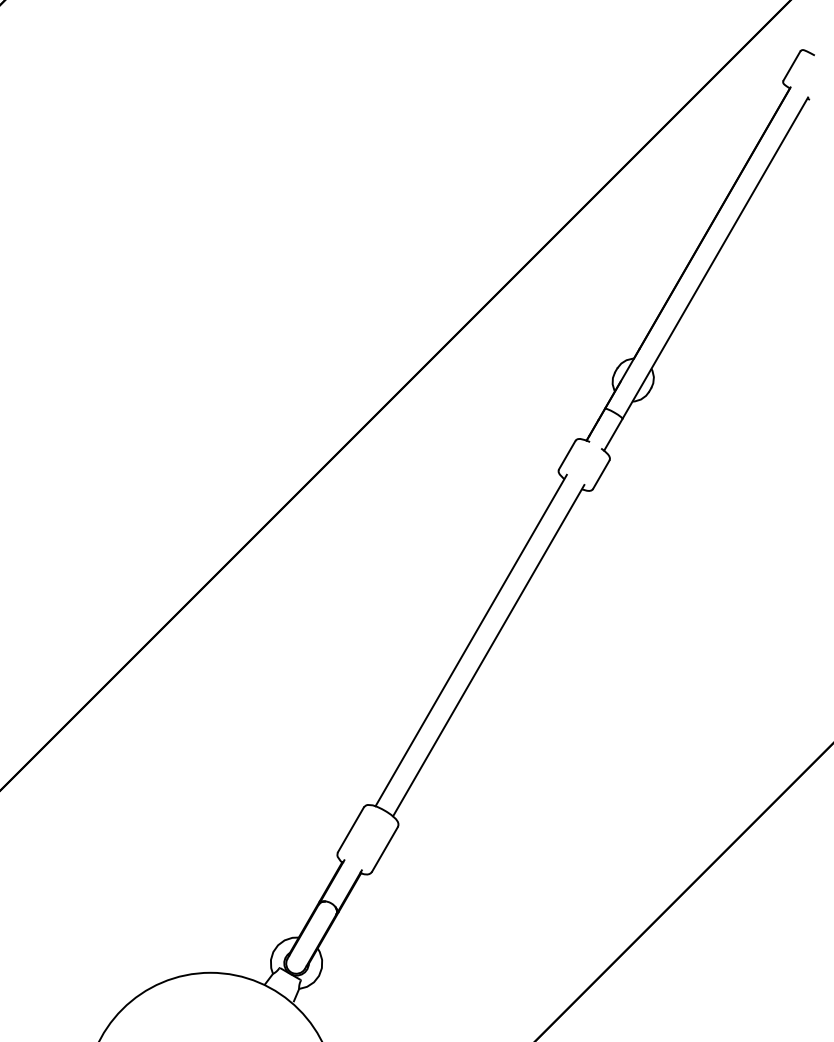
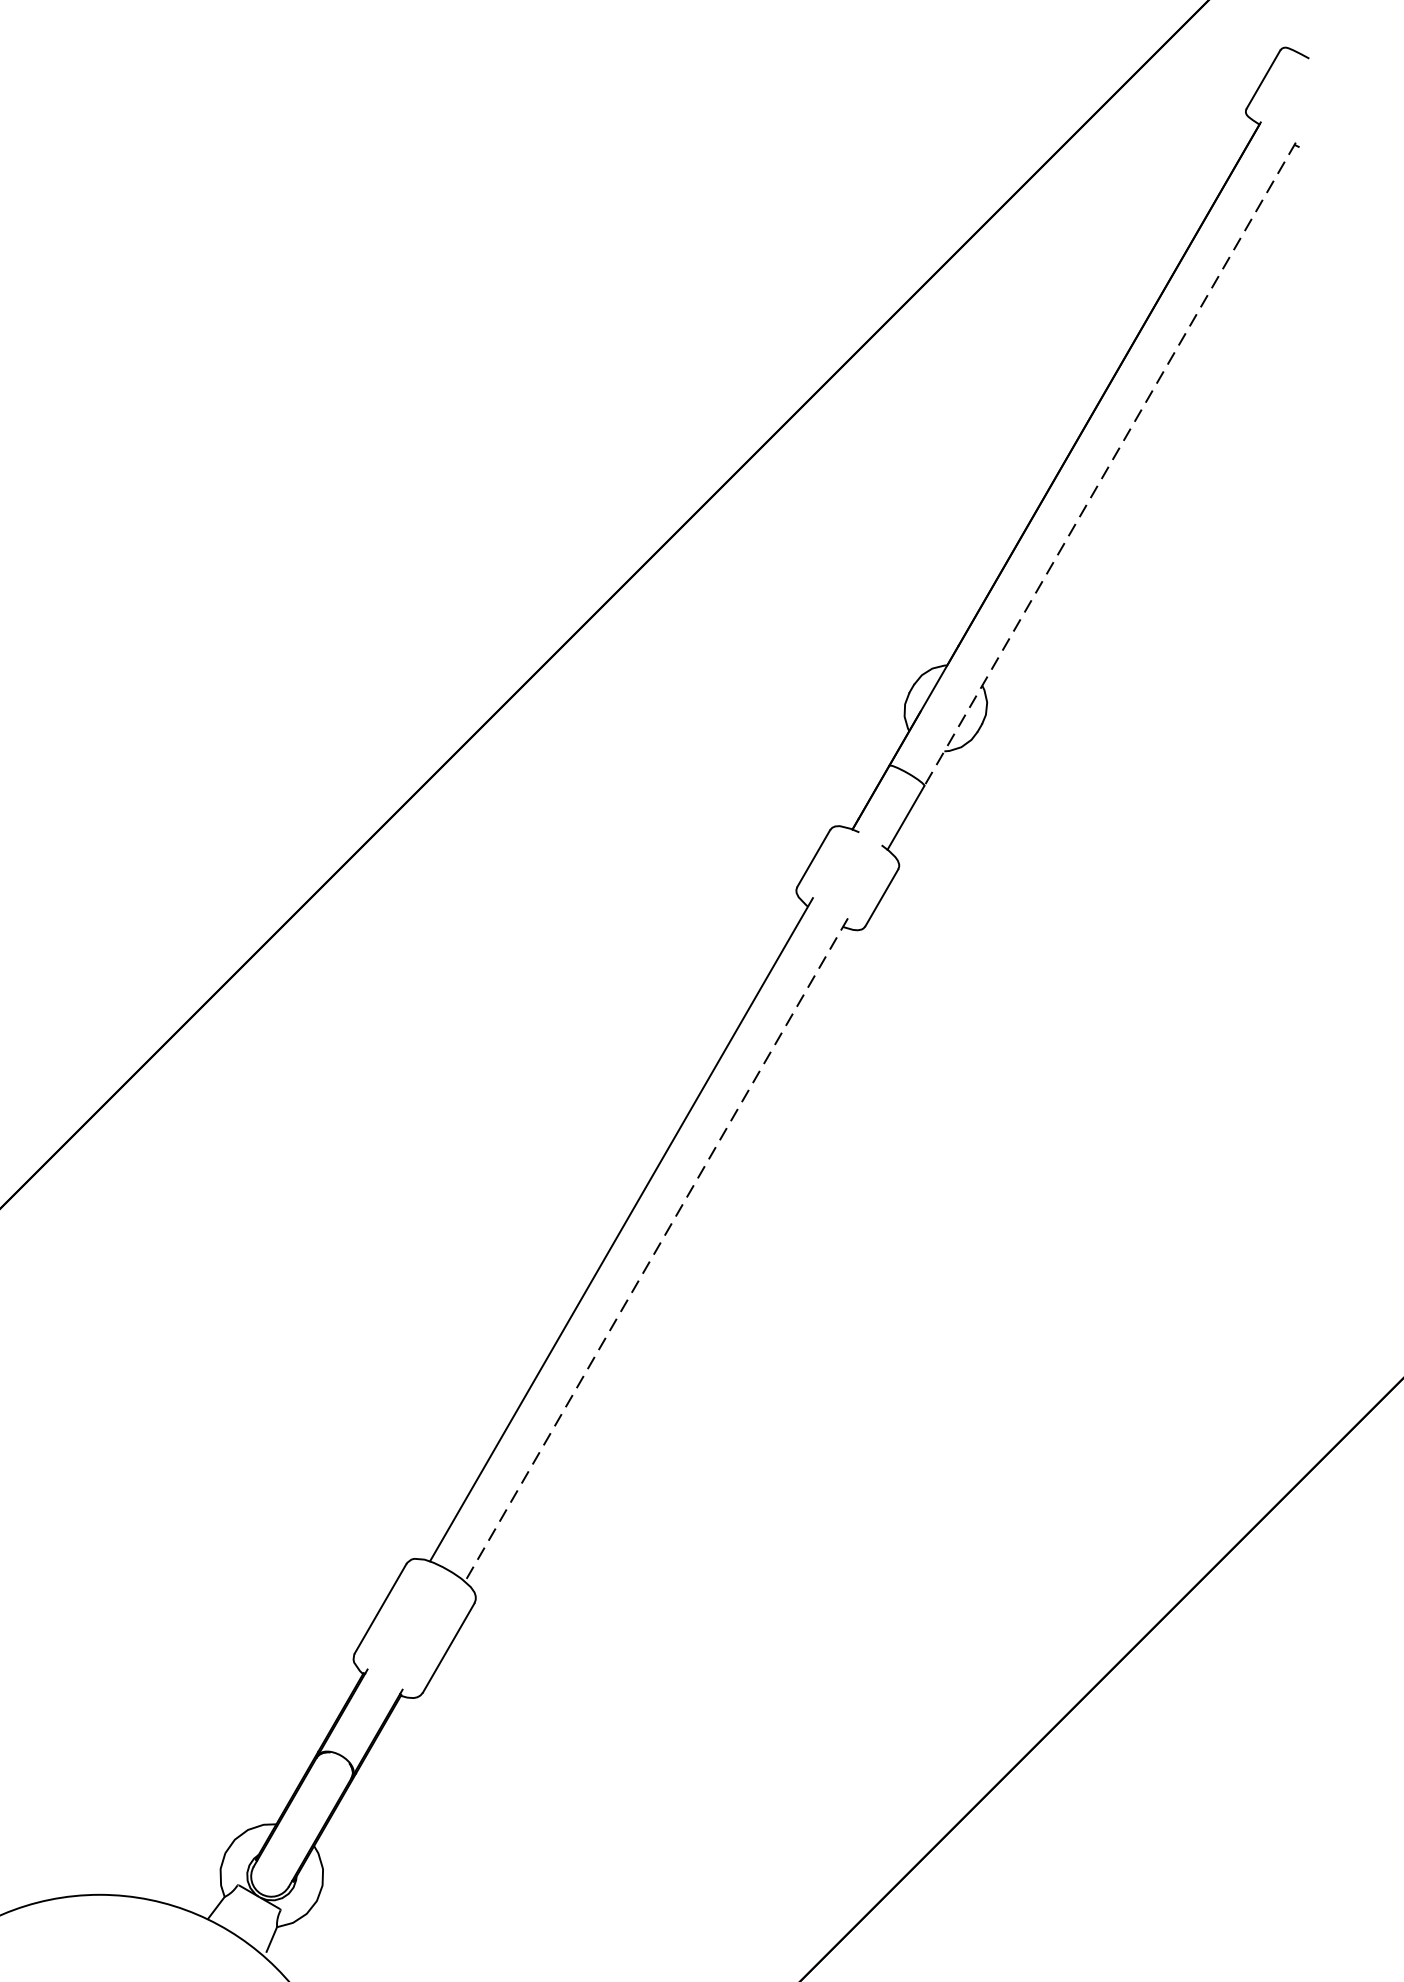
line: (715, 258) -> (1110, 464), solid -> dashed
line: (488, 651) -> (656, 1251), solid -> dashed

